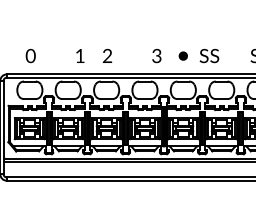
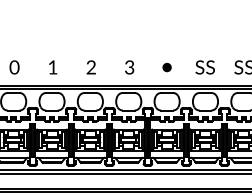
text: (80, 55) -> (53, 66), moved
text: (209, 55) -> (205, 66), moved
text: (156, 56) -> (129, 67), moved

